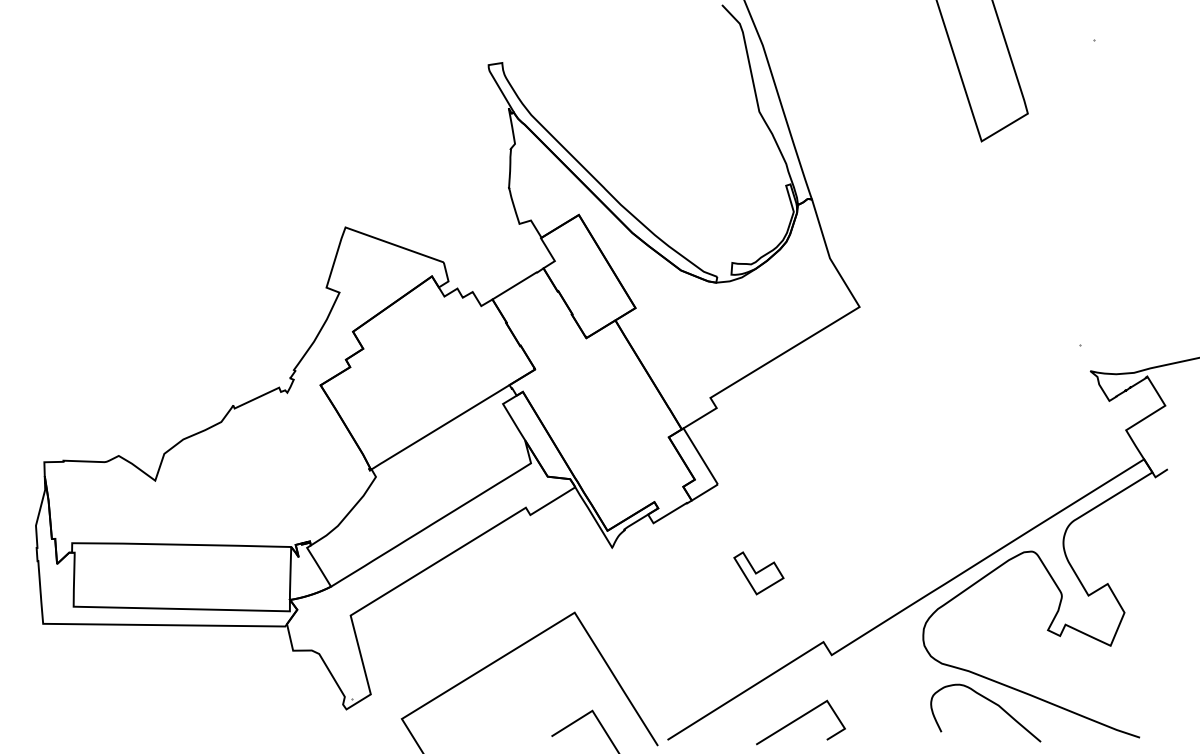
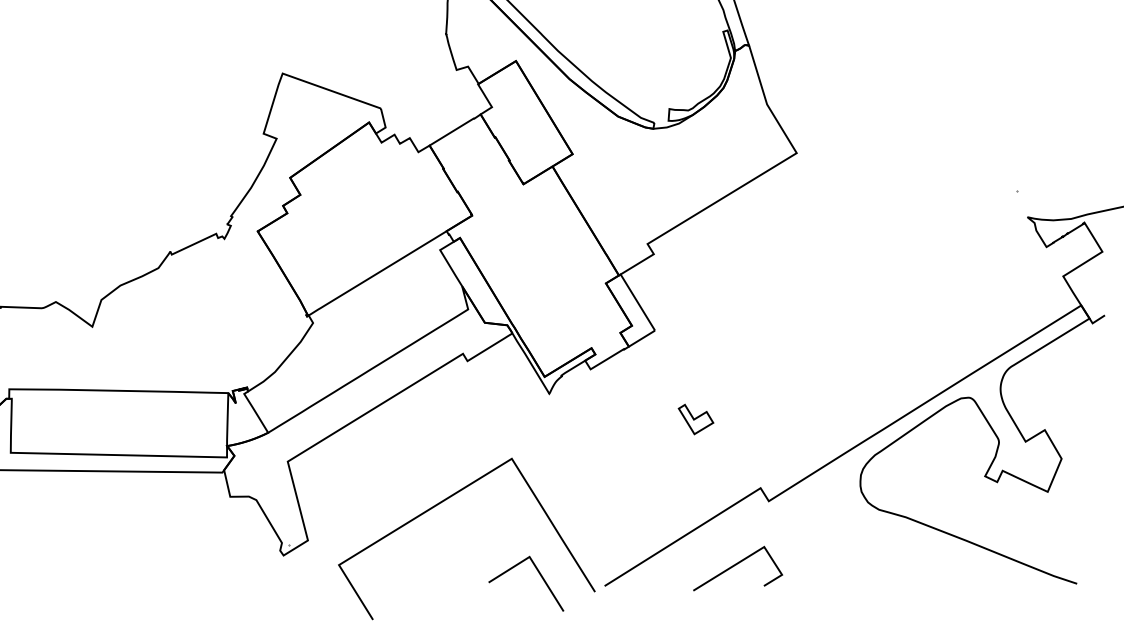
part: (758, 573) -> (695, 419), size x0.7
curve: (992, 703) -> (929, 549), removed

